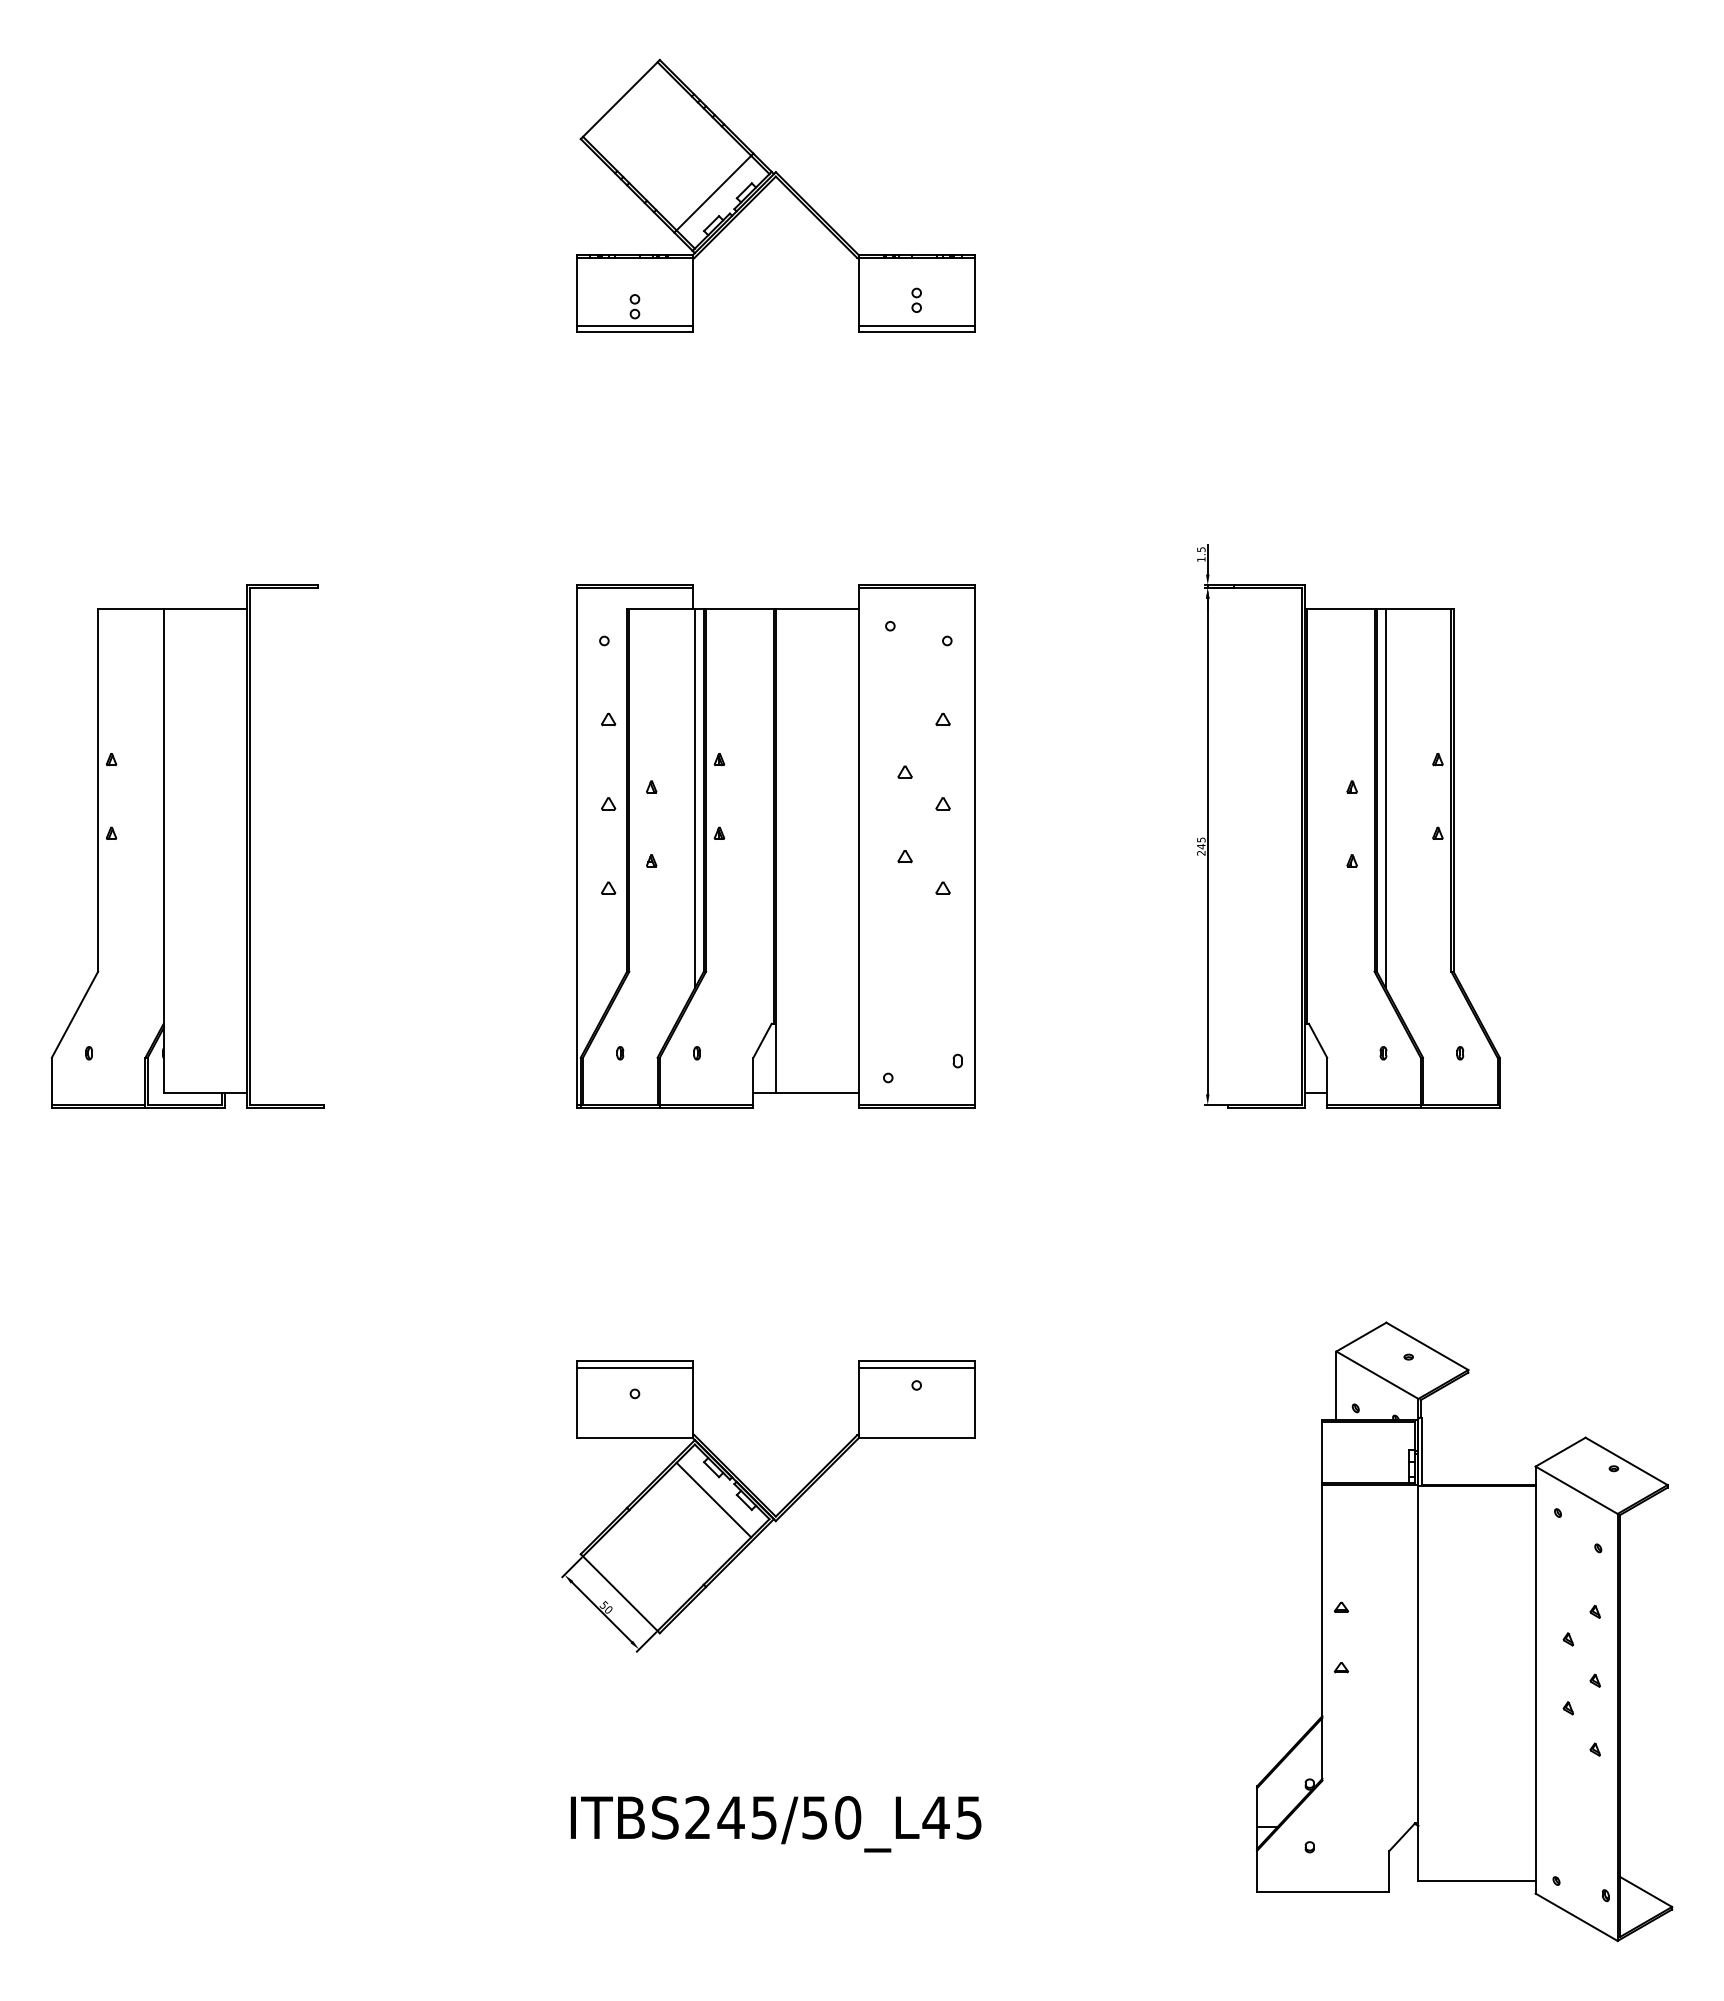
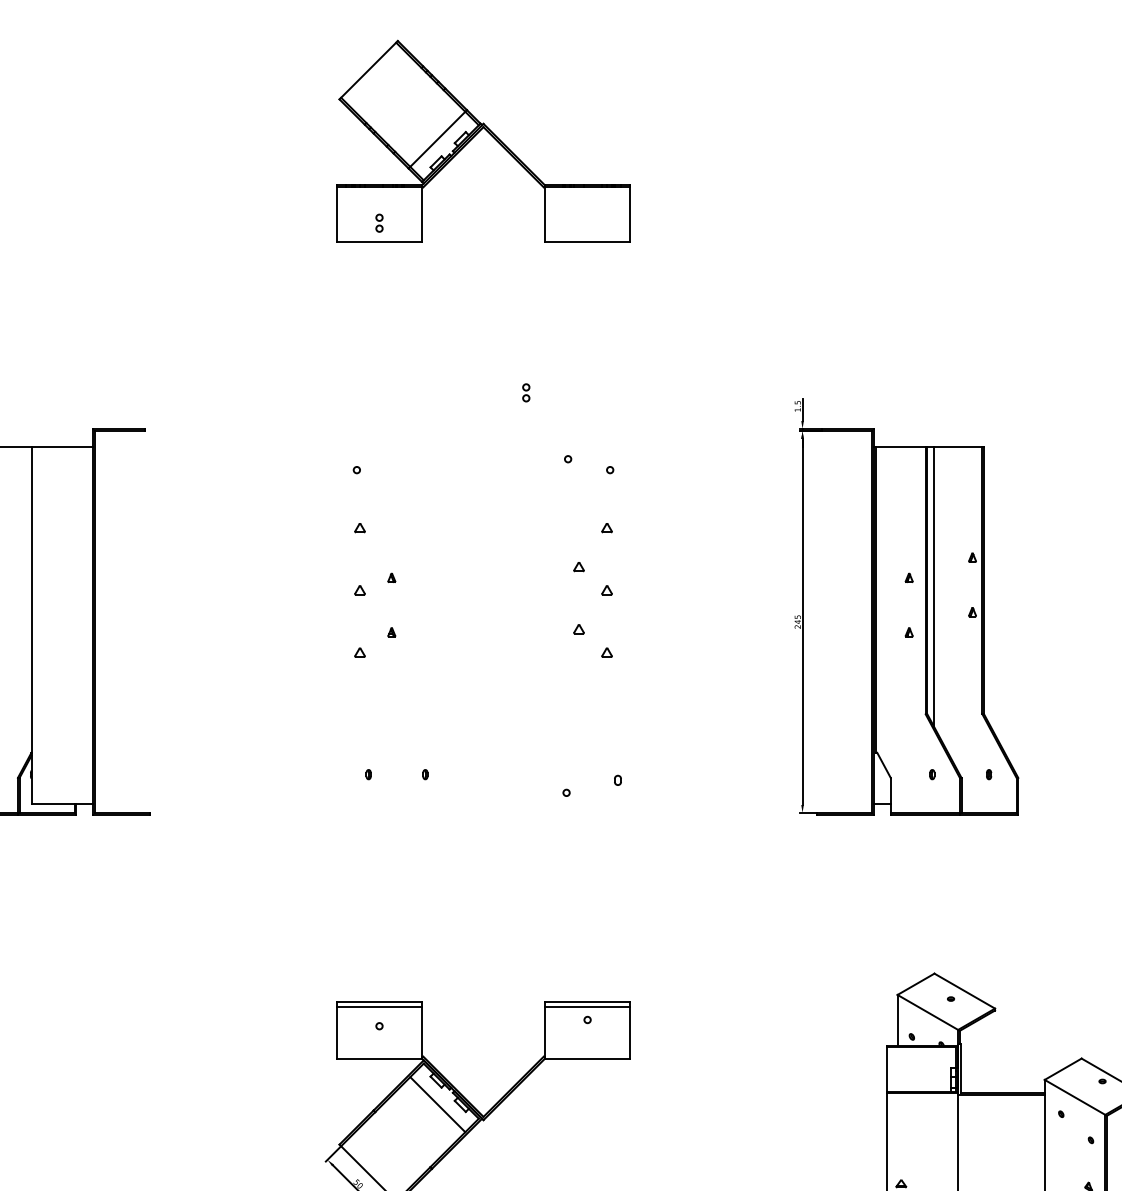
part: (916, 299) -> (526, 392), moved
line: (634, 325) -> (379, 237), removed
line: (916, 325) -> (587, 237), removed
part: (775, 846) -> (483, 621), removed

